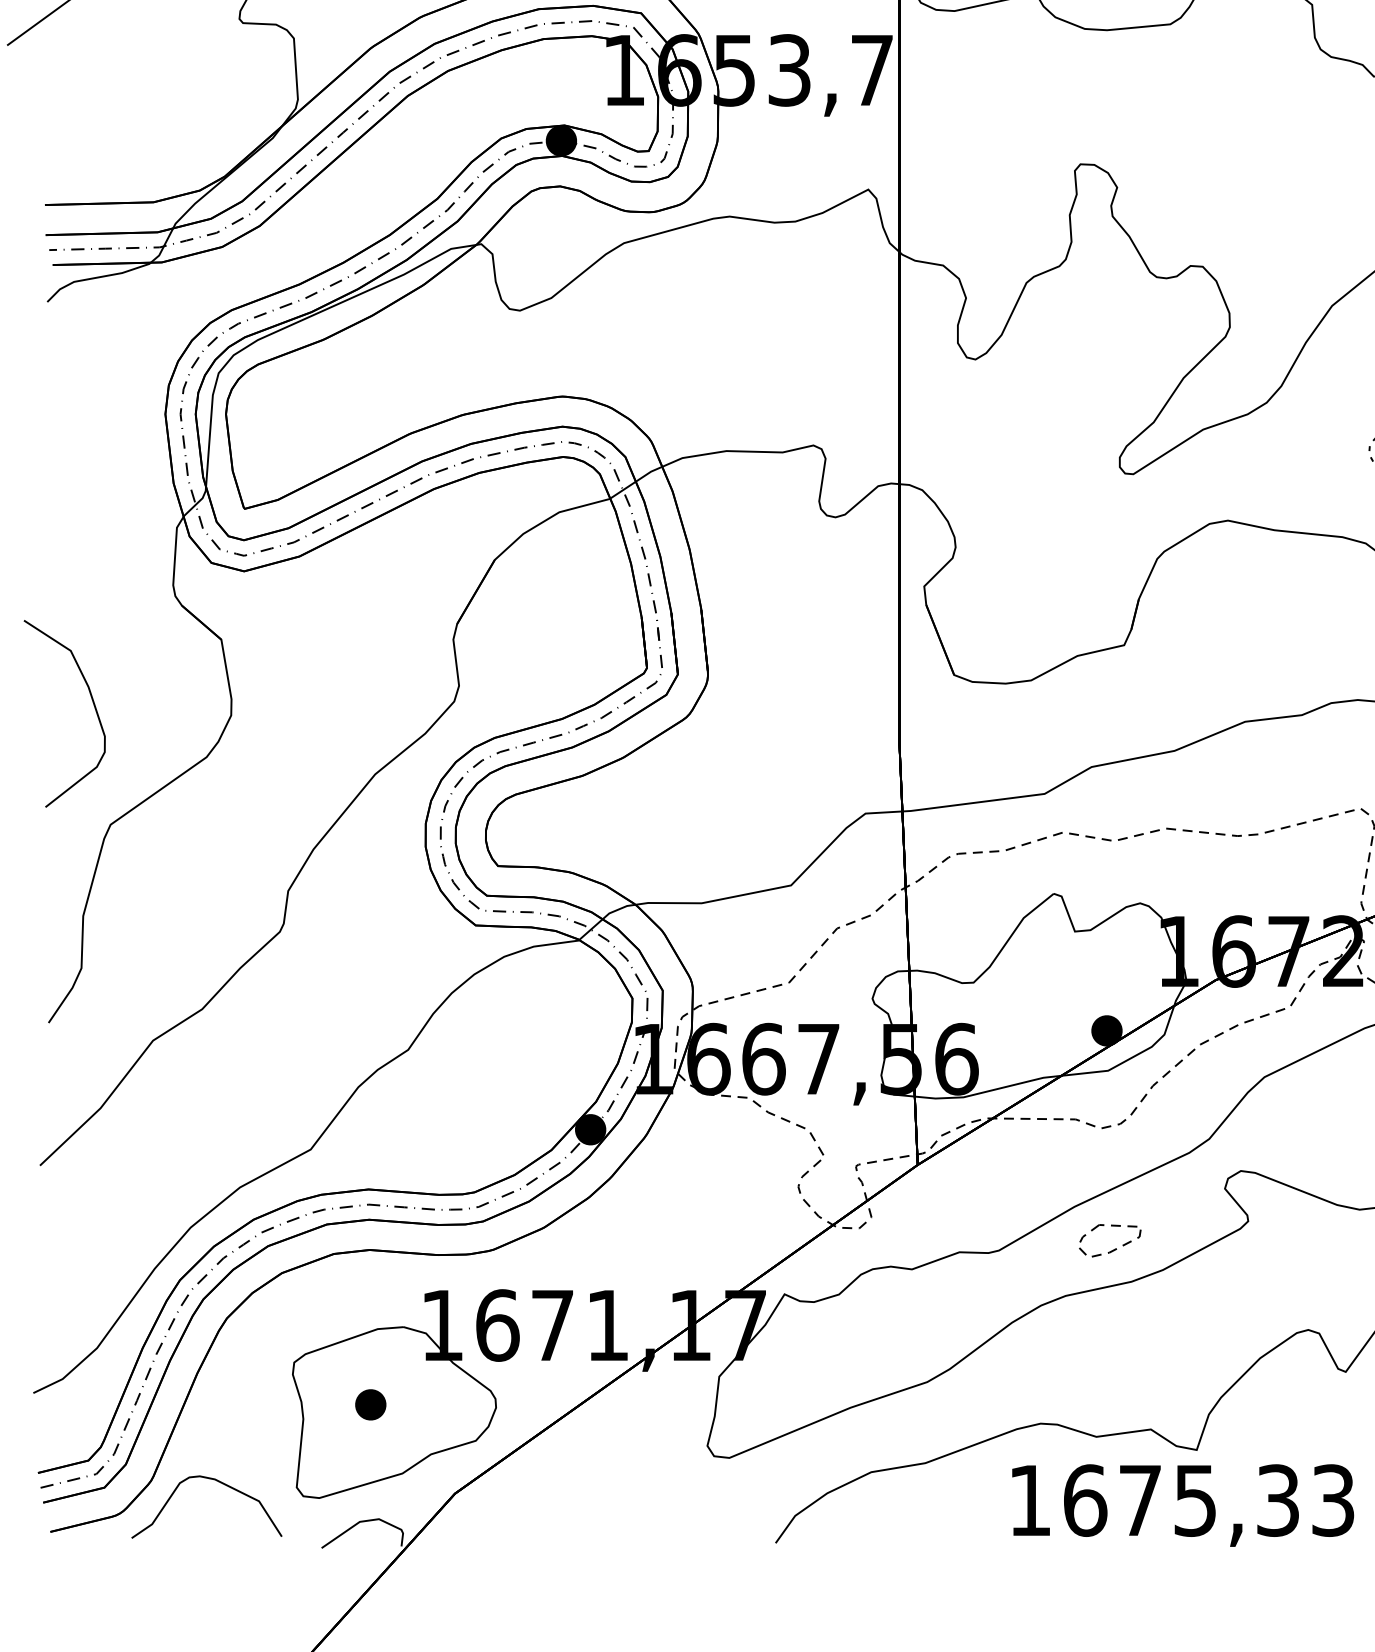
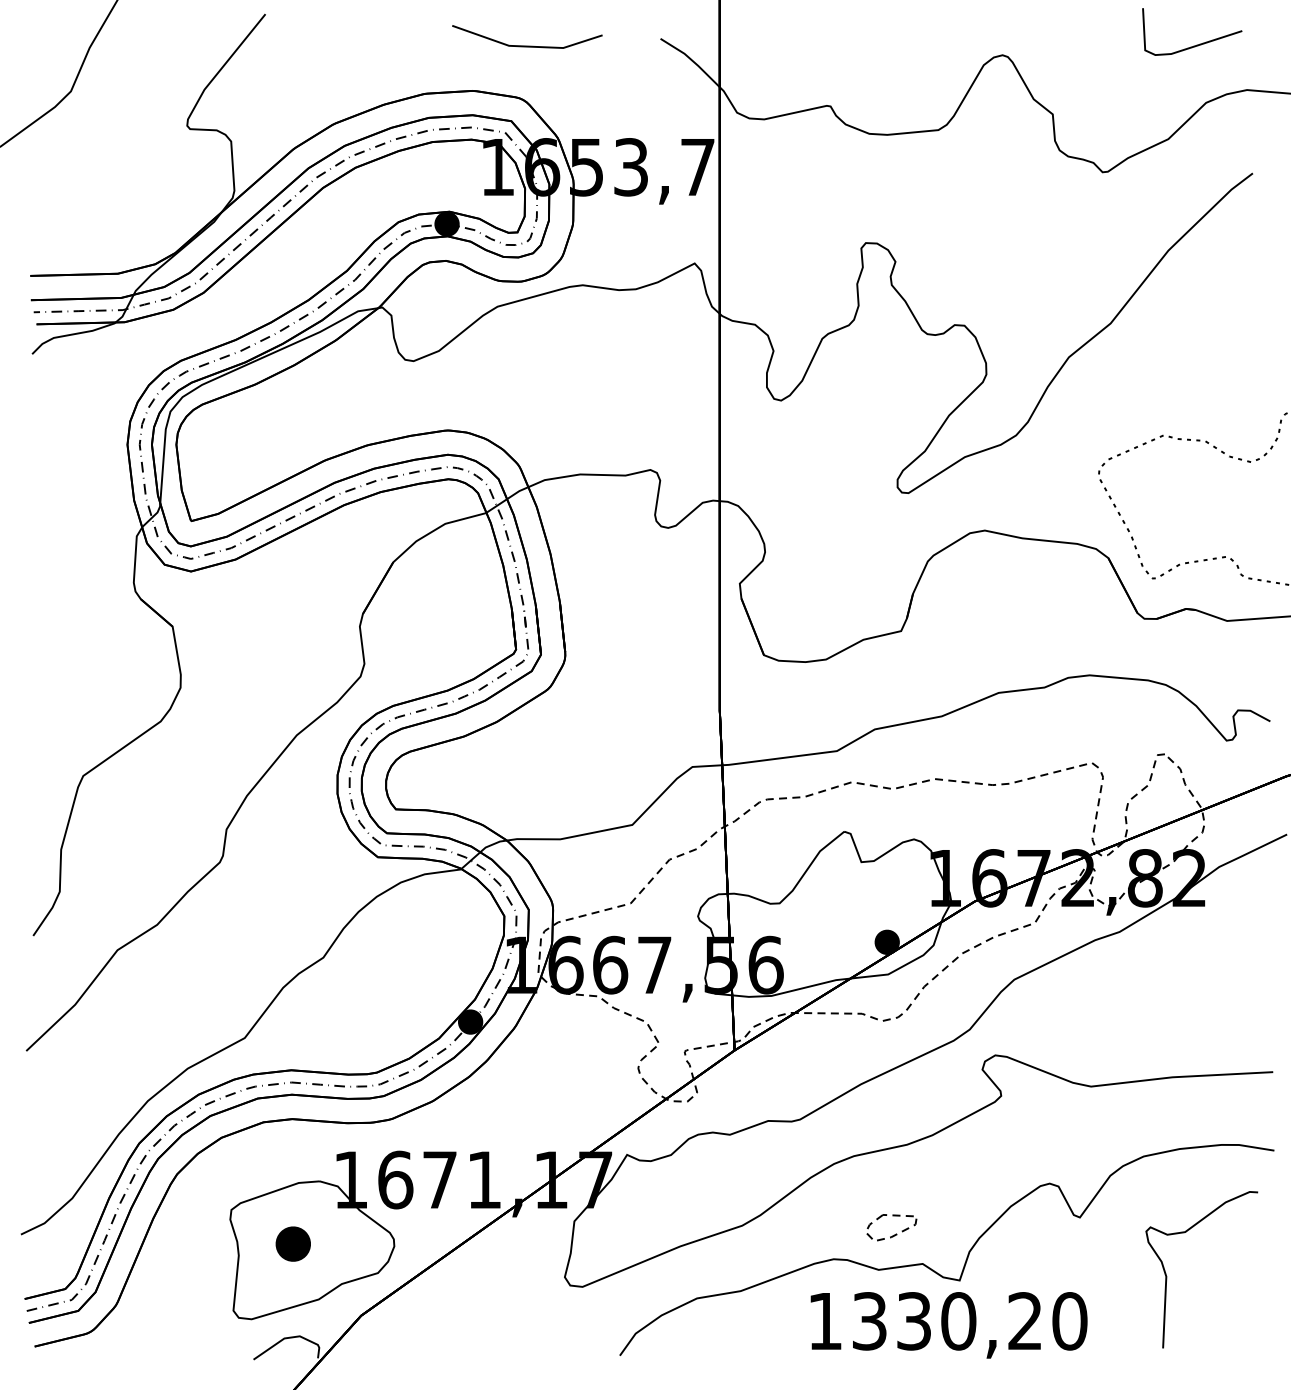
curve: (92, 702) -> (68, 677), removed
part: (1113, 1249) -> (894, 1234), moved
part: (369, 1404) -> (292, 1243), size x1.4
curve: (217, 1482) -> (169, 1306), removed
text: (1208, 1500) -> (969, 1321), 1675,33 -> 1330,20

